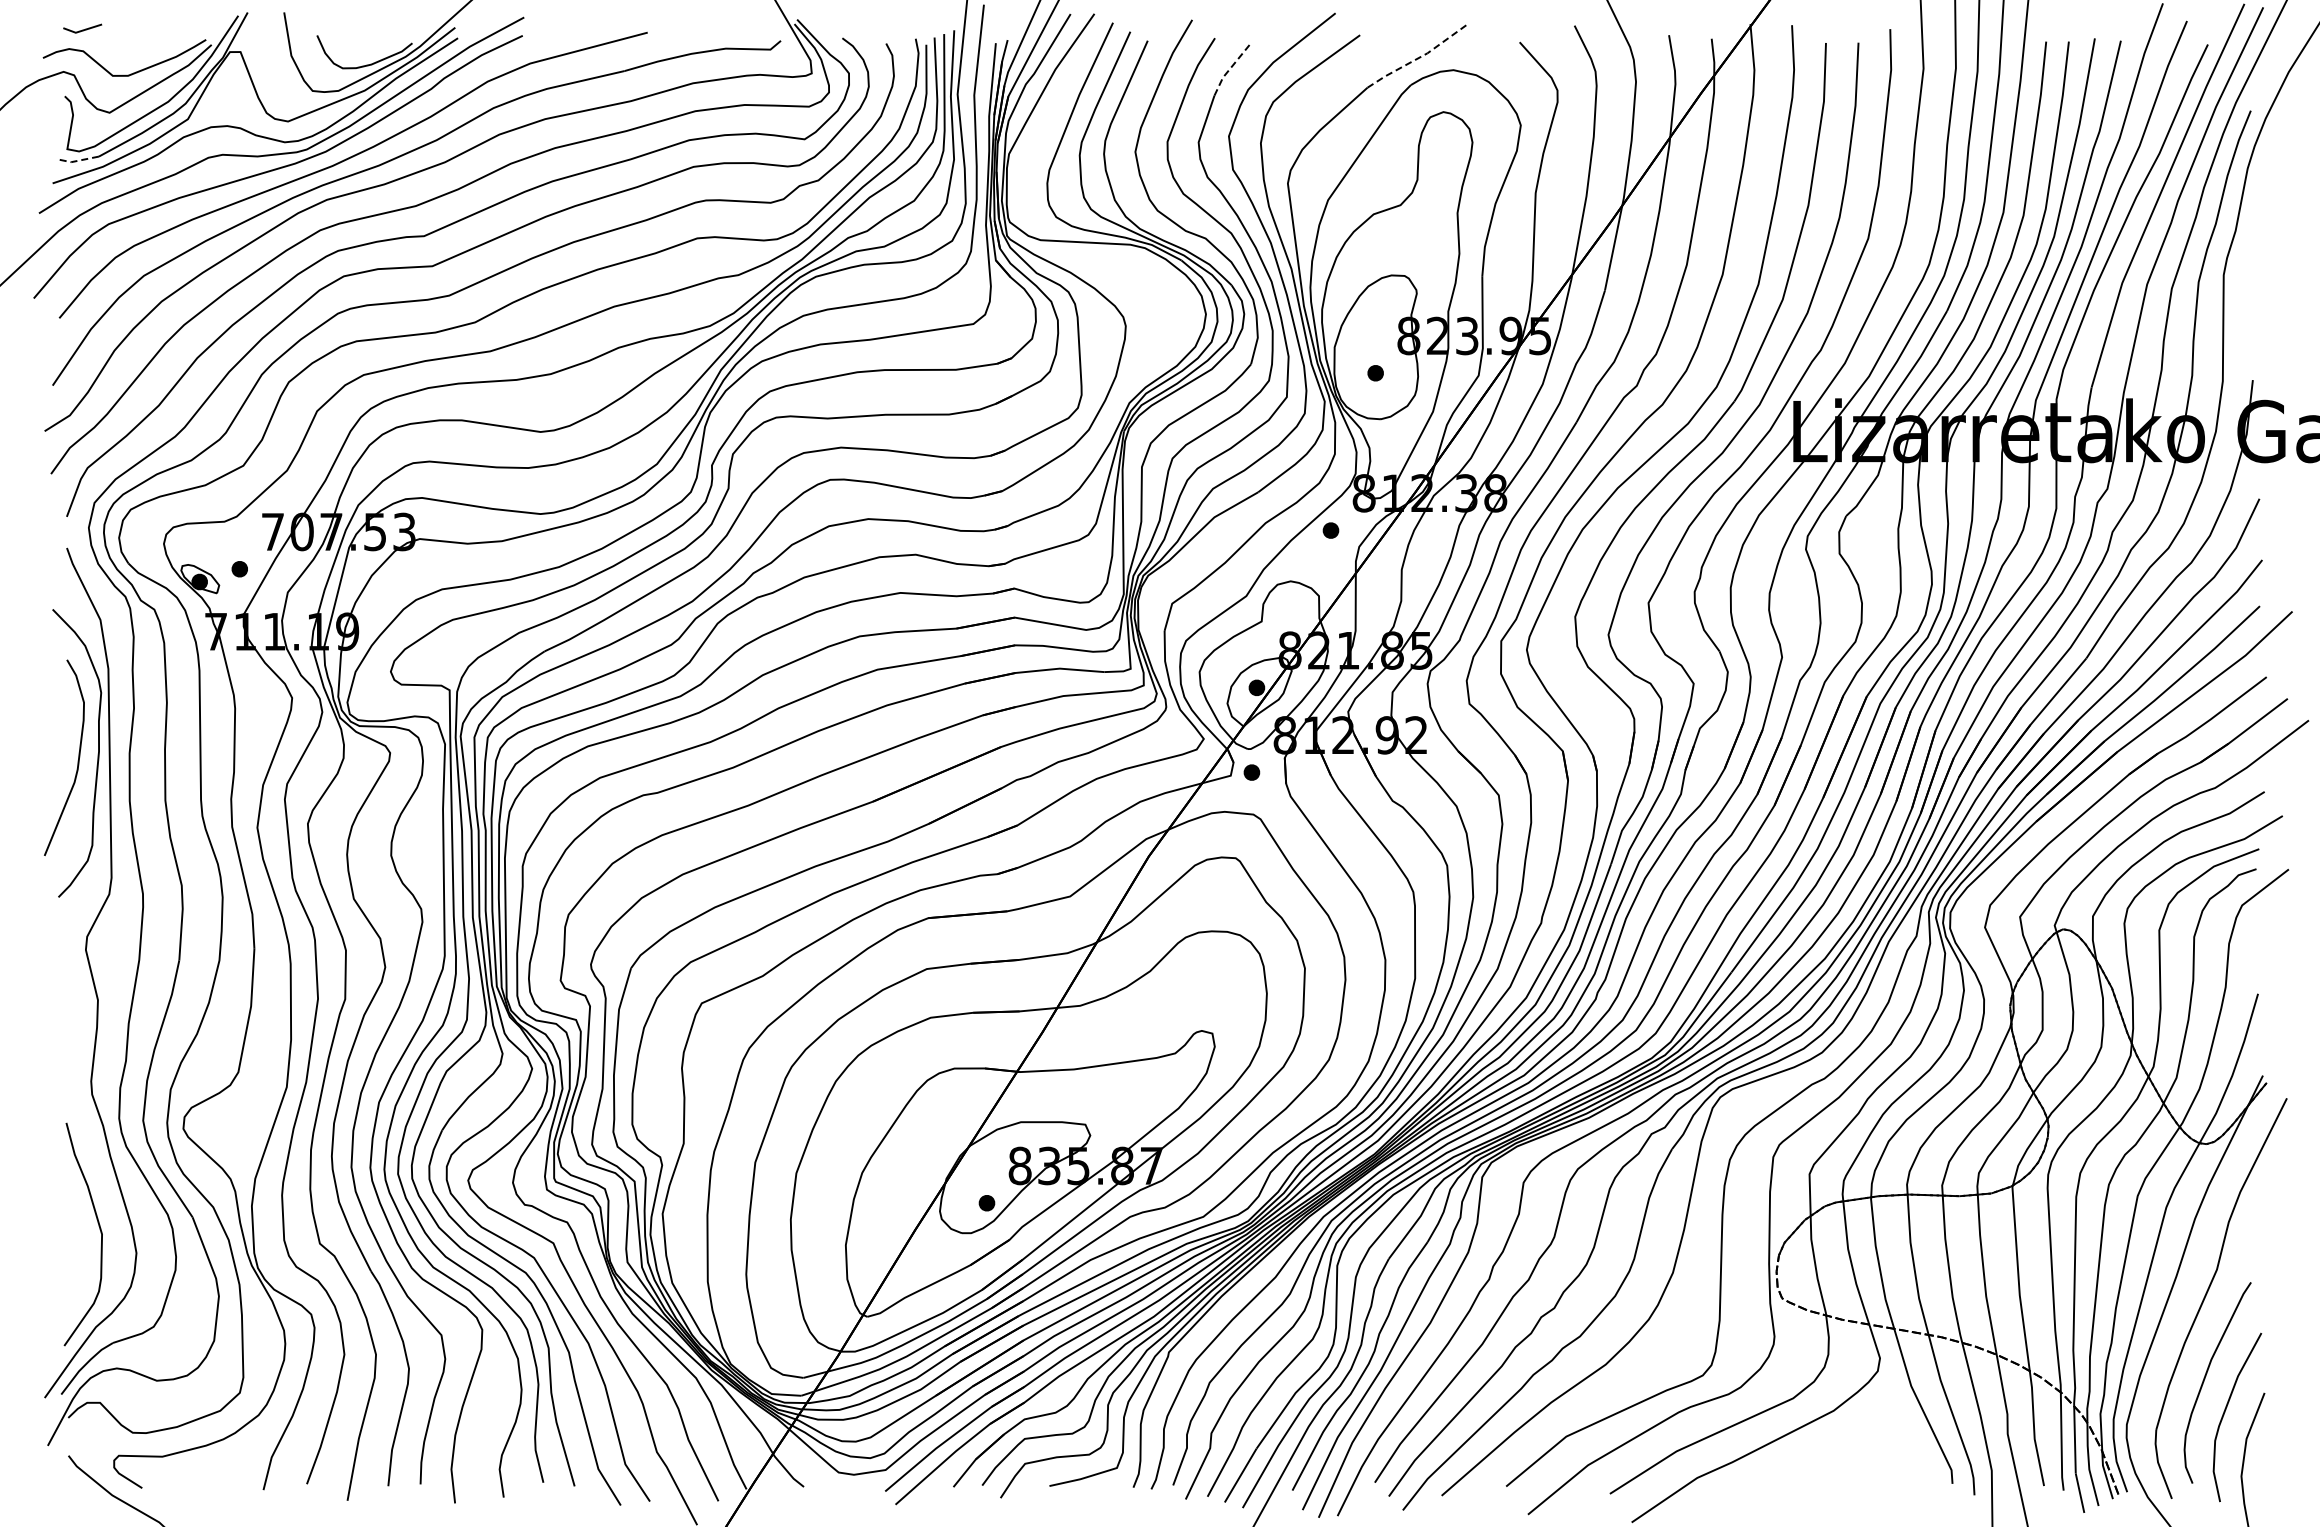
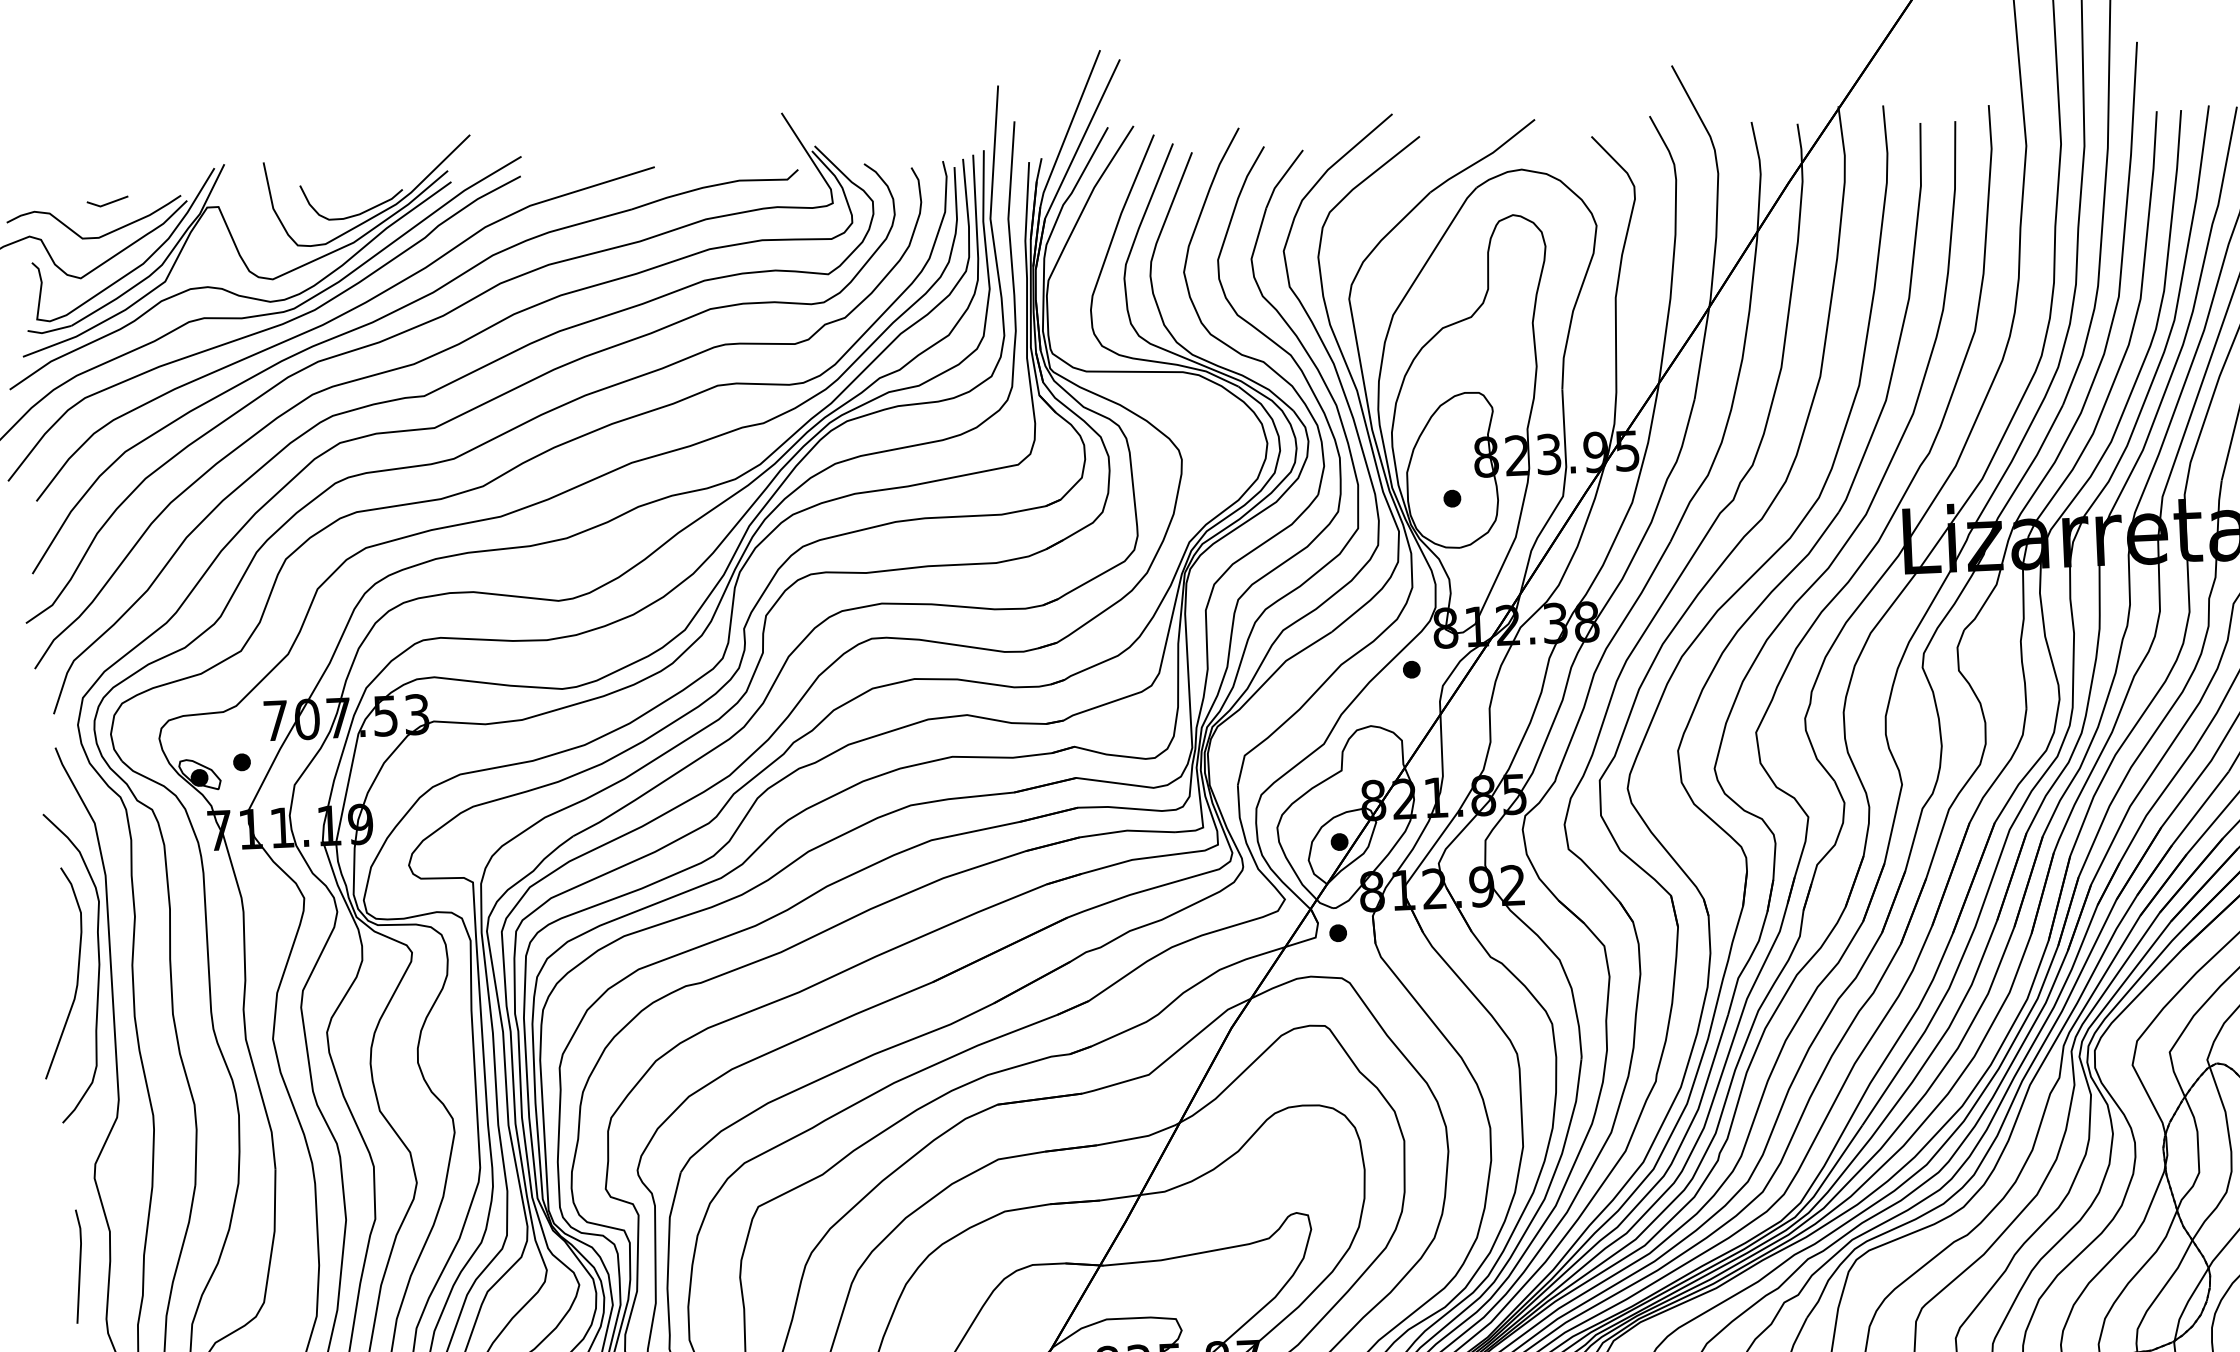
line: (82, 29) -> (107, 202), moved
line: (1418, 58) -> (1483, 158), dashed -> solid
line: (1230, 68) -> (1282, 178), dashed -> solid
line: (77, 160) -> (48, 331), dashed -> solid
line: (67, 1031) -> (78, 1266), added

